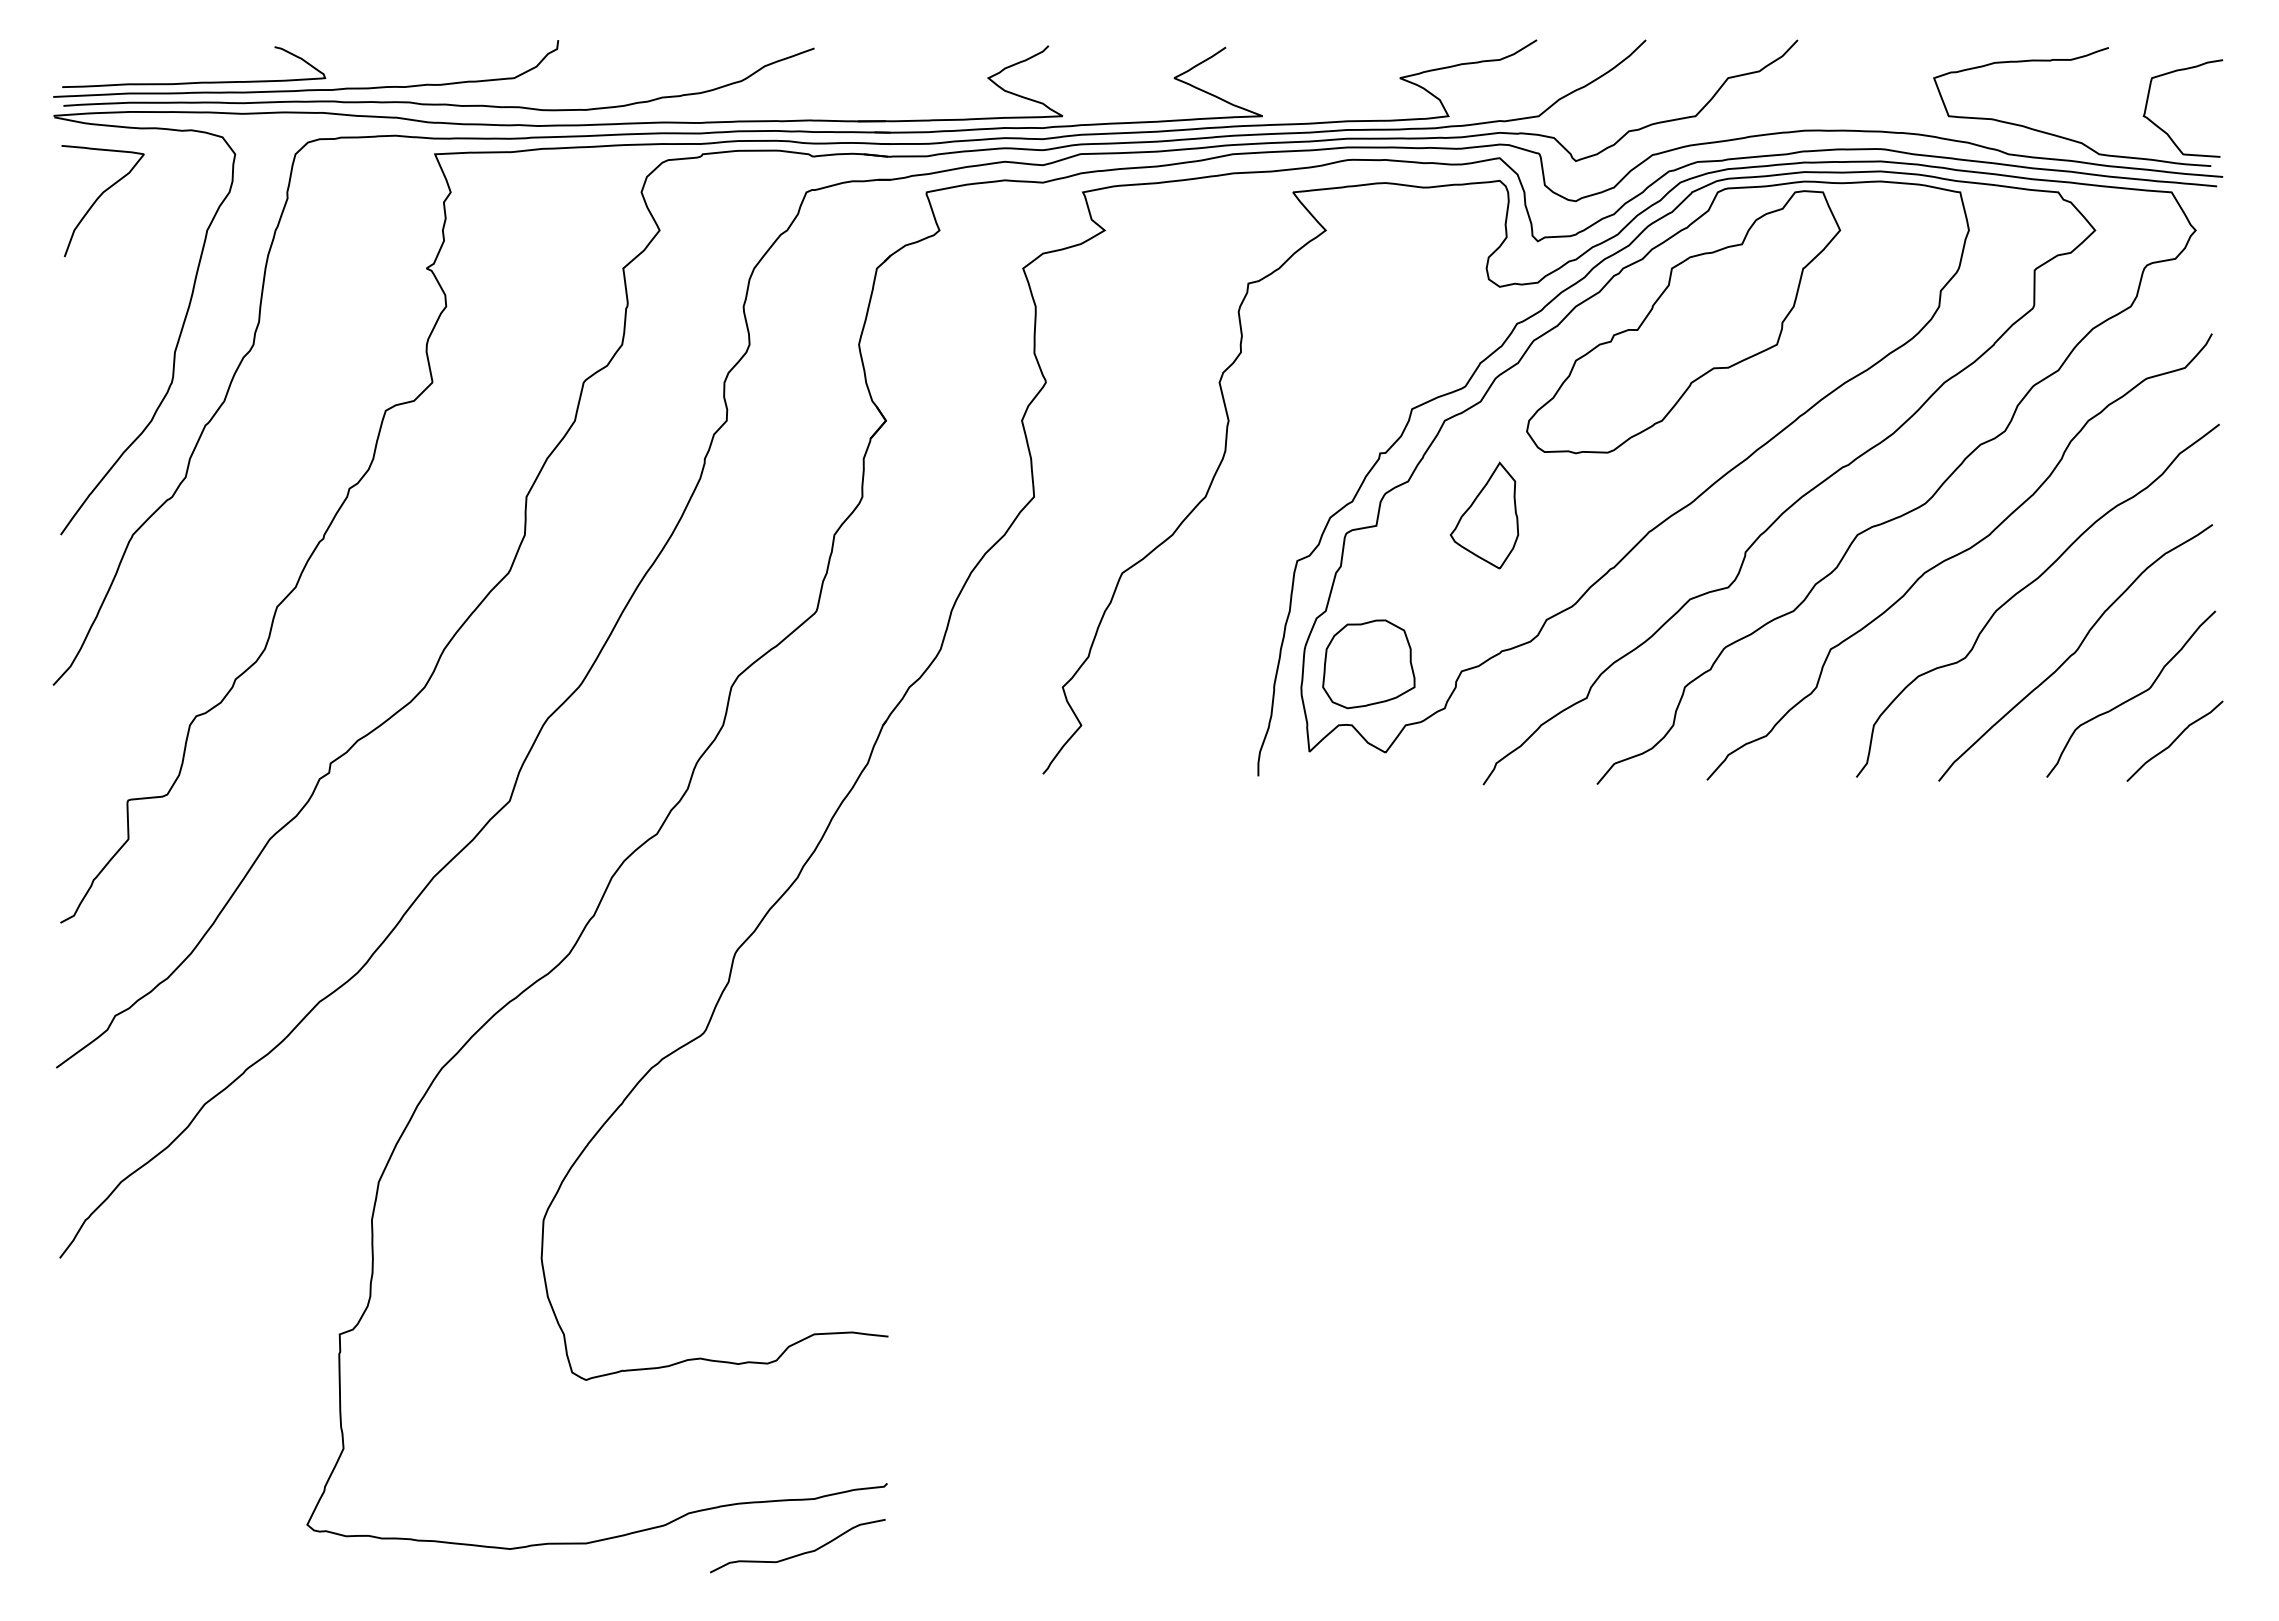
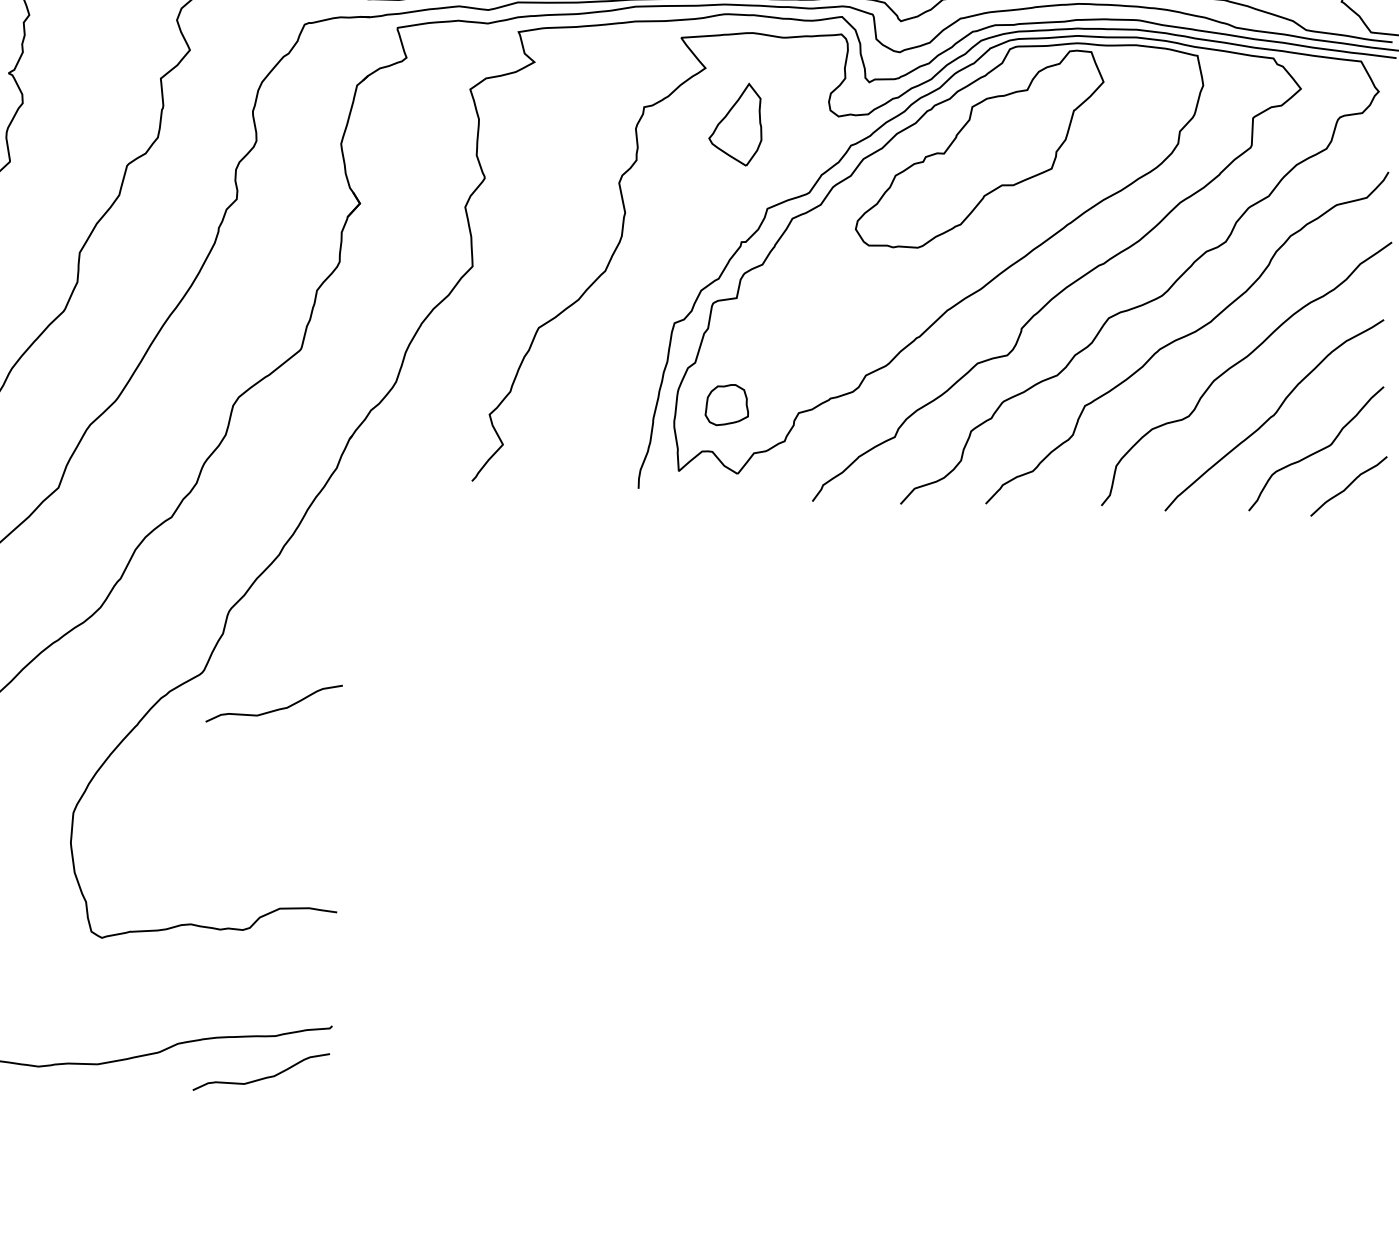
part: (1484, 515) -> (735, 124), moved
part: (1368, 664) -> (726, 405), size x0.6
curve: (800, 1077) -> (276, 709), added

